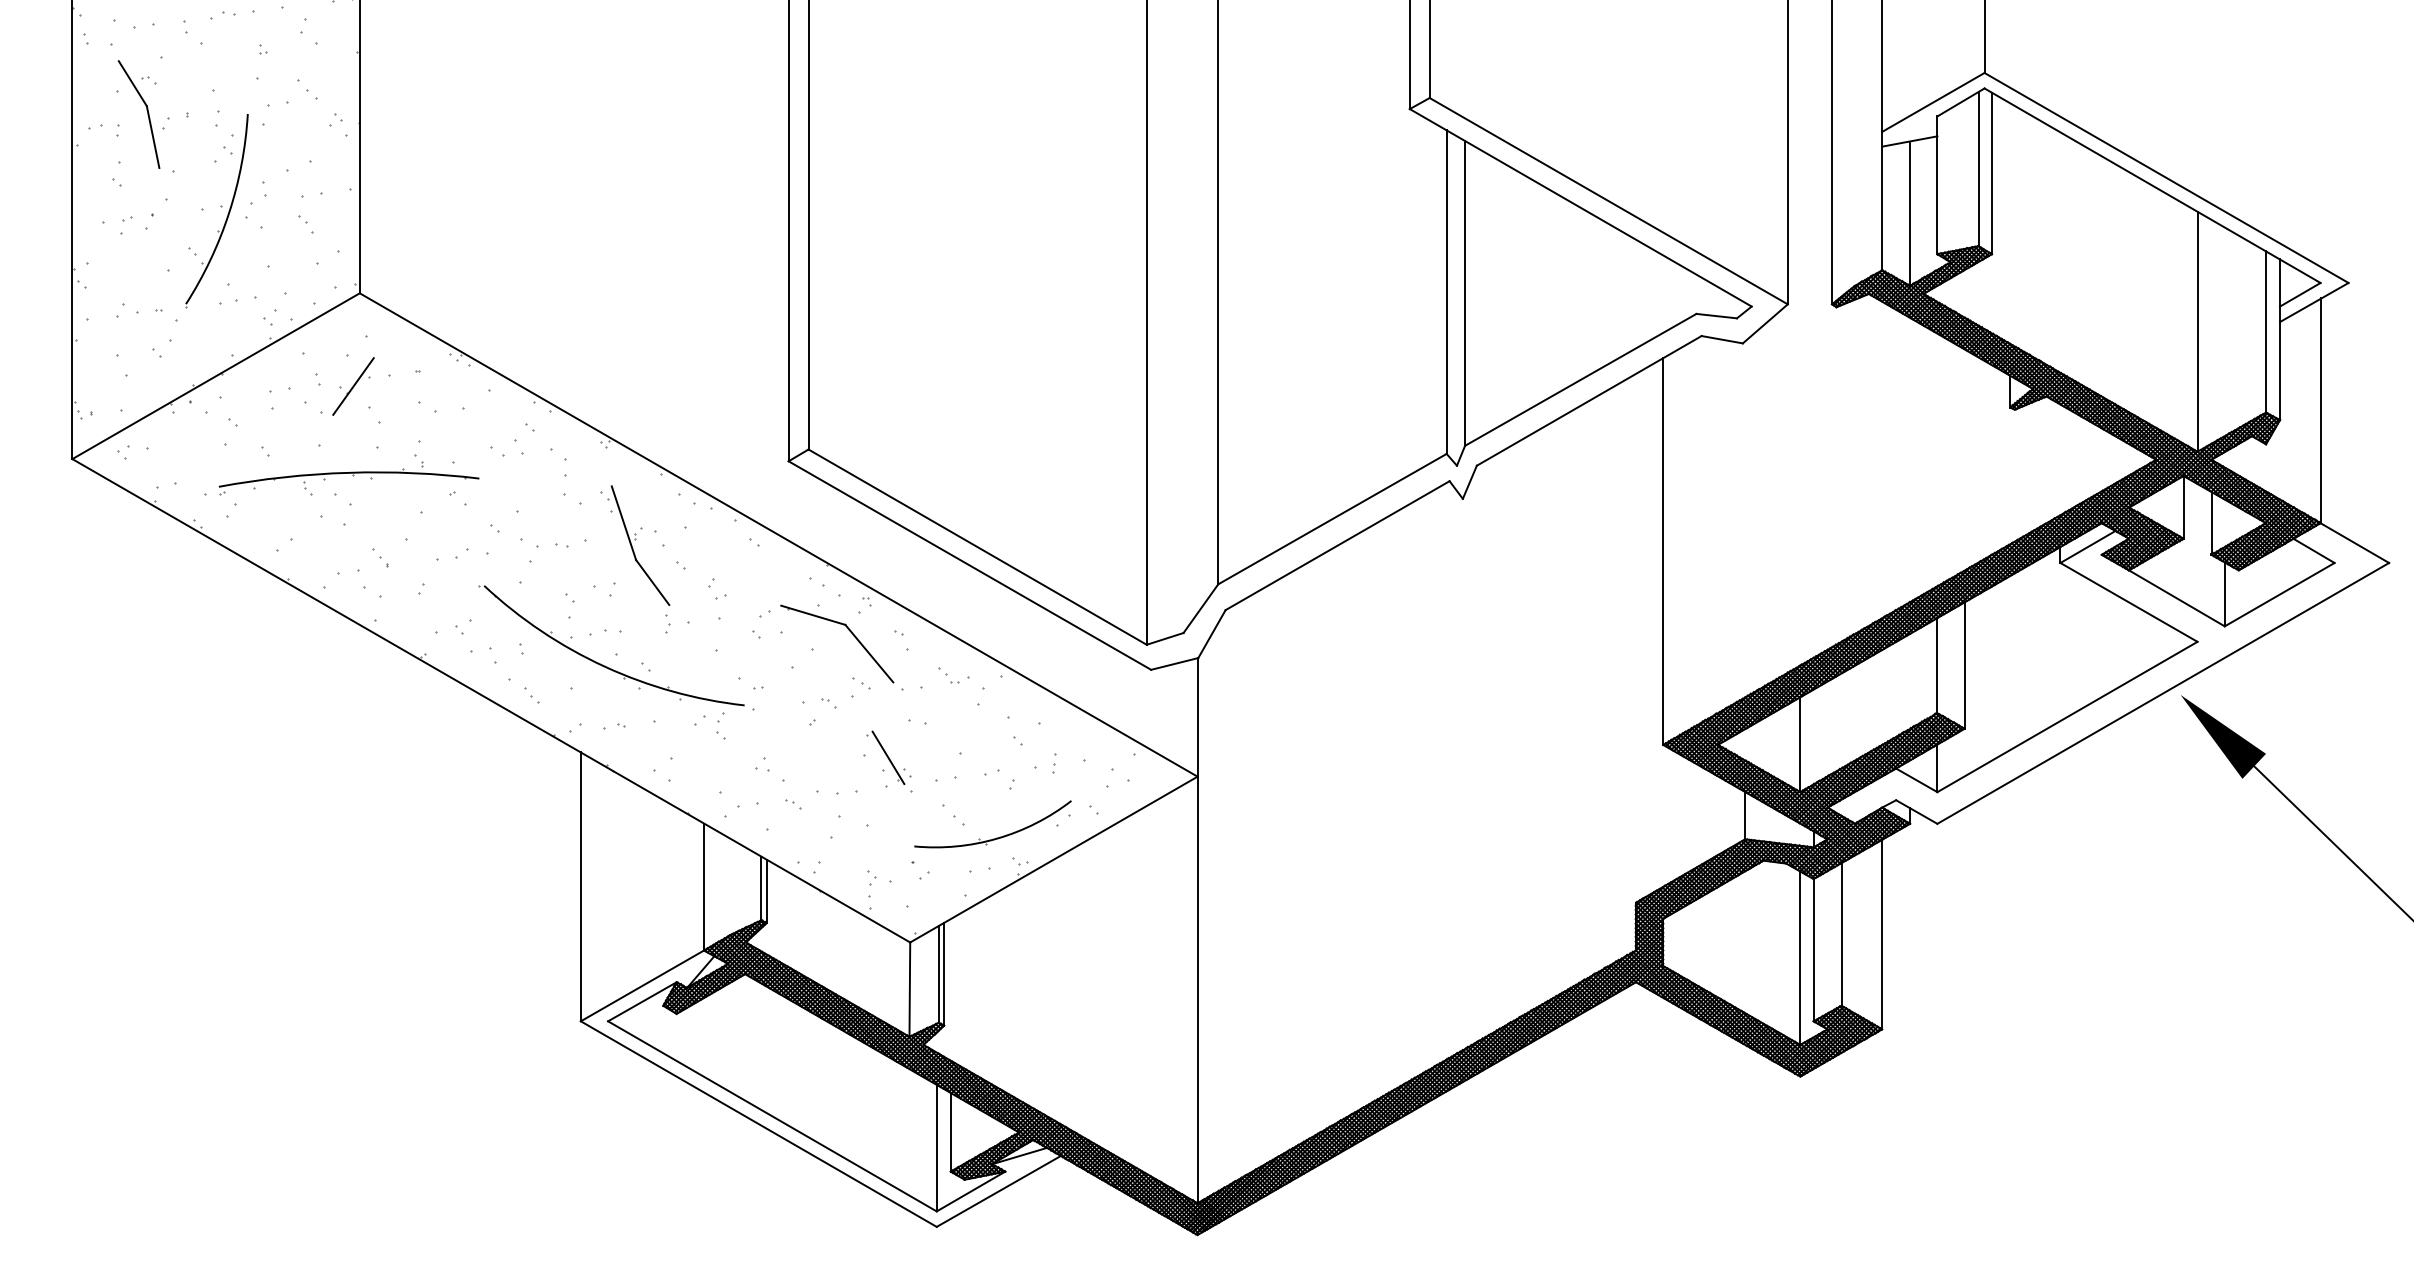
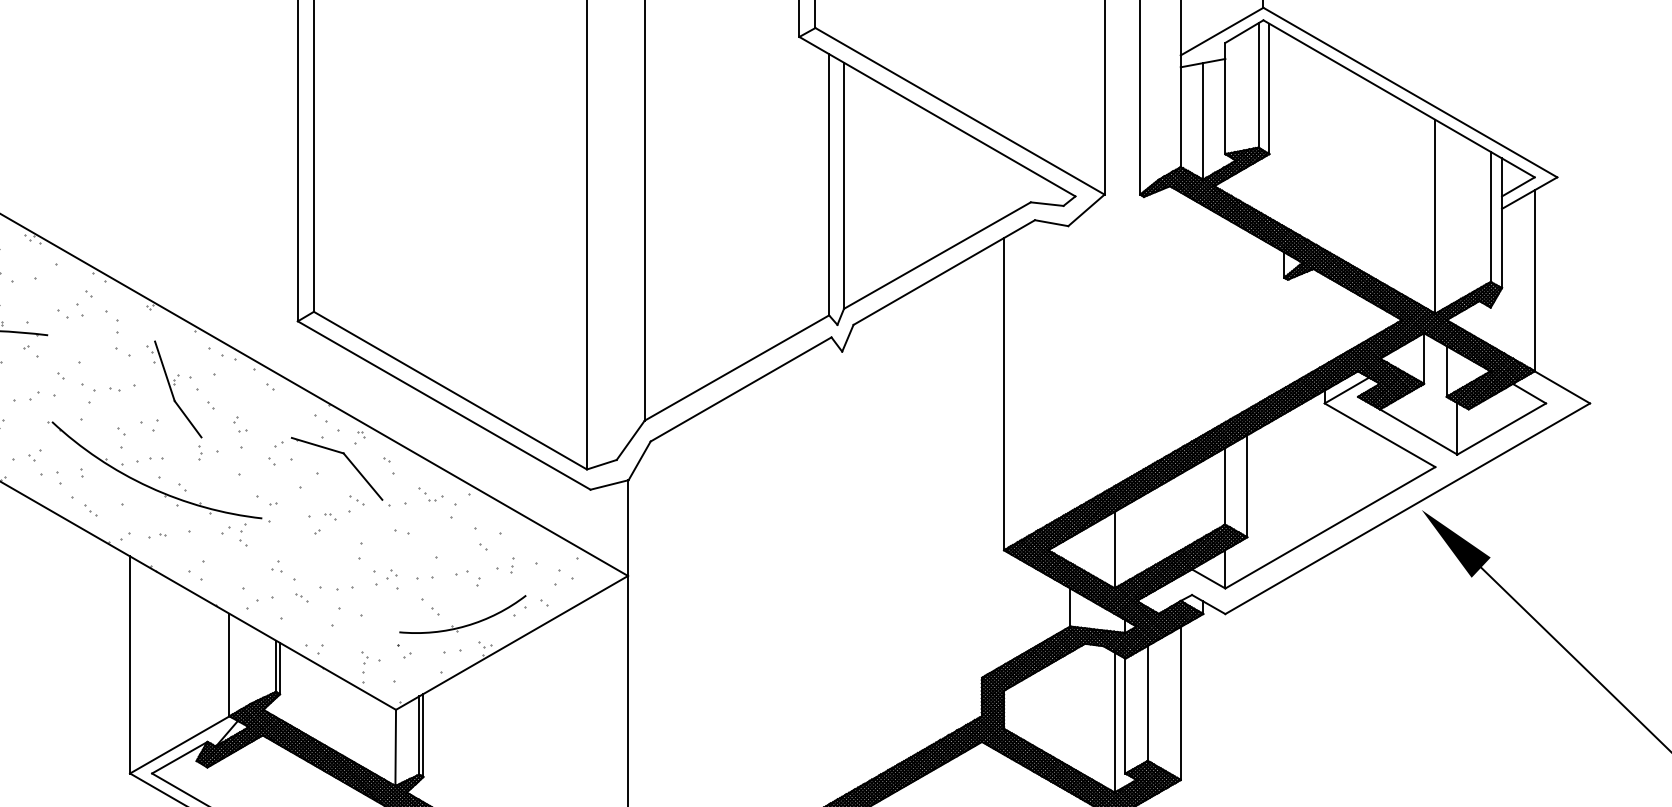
line: (888, 757) -> (378, 560), removed

